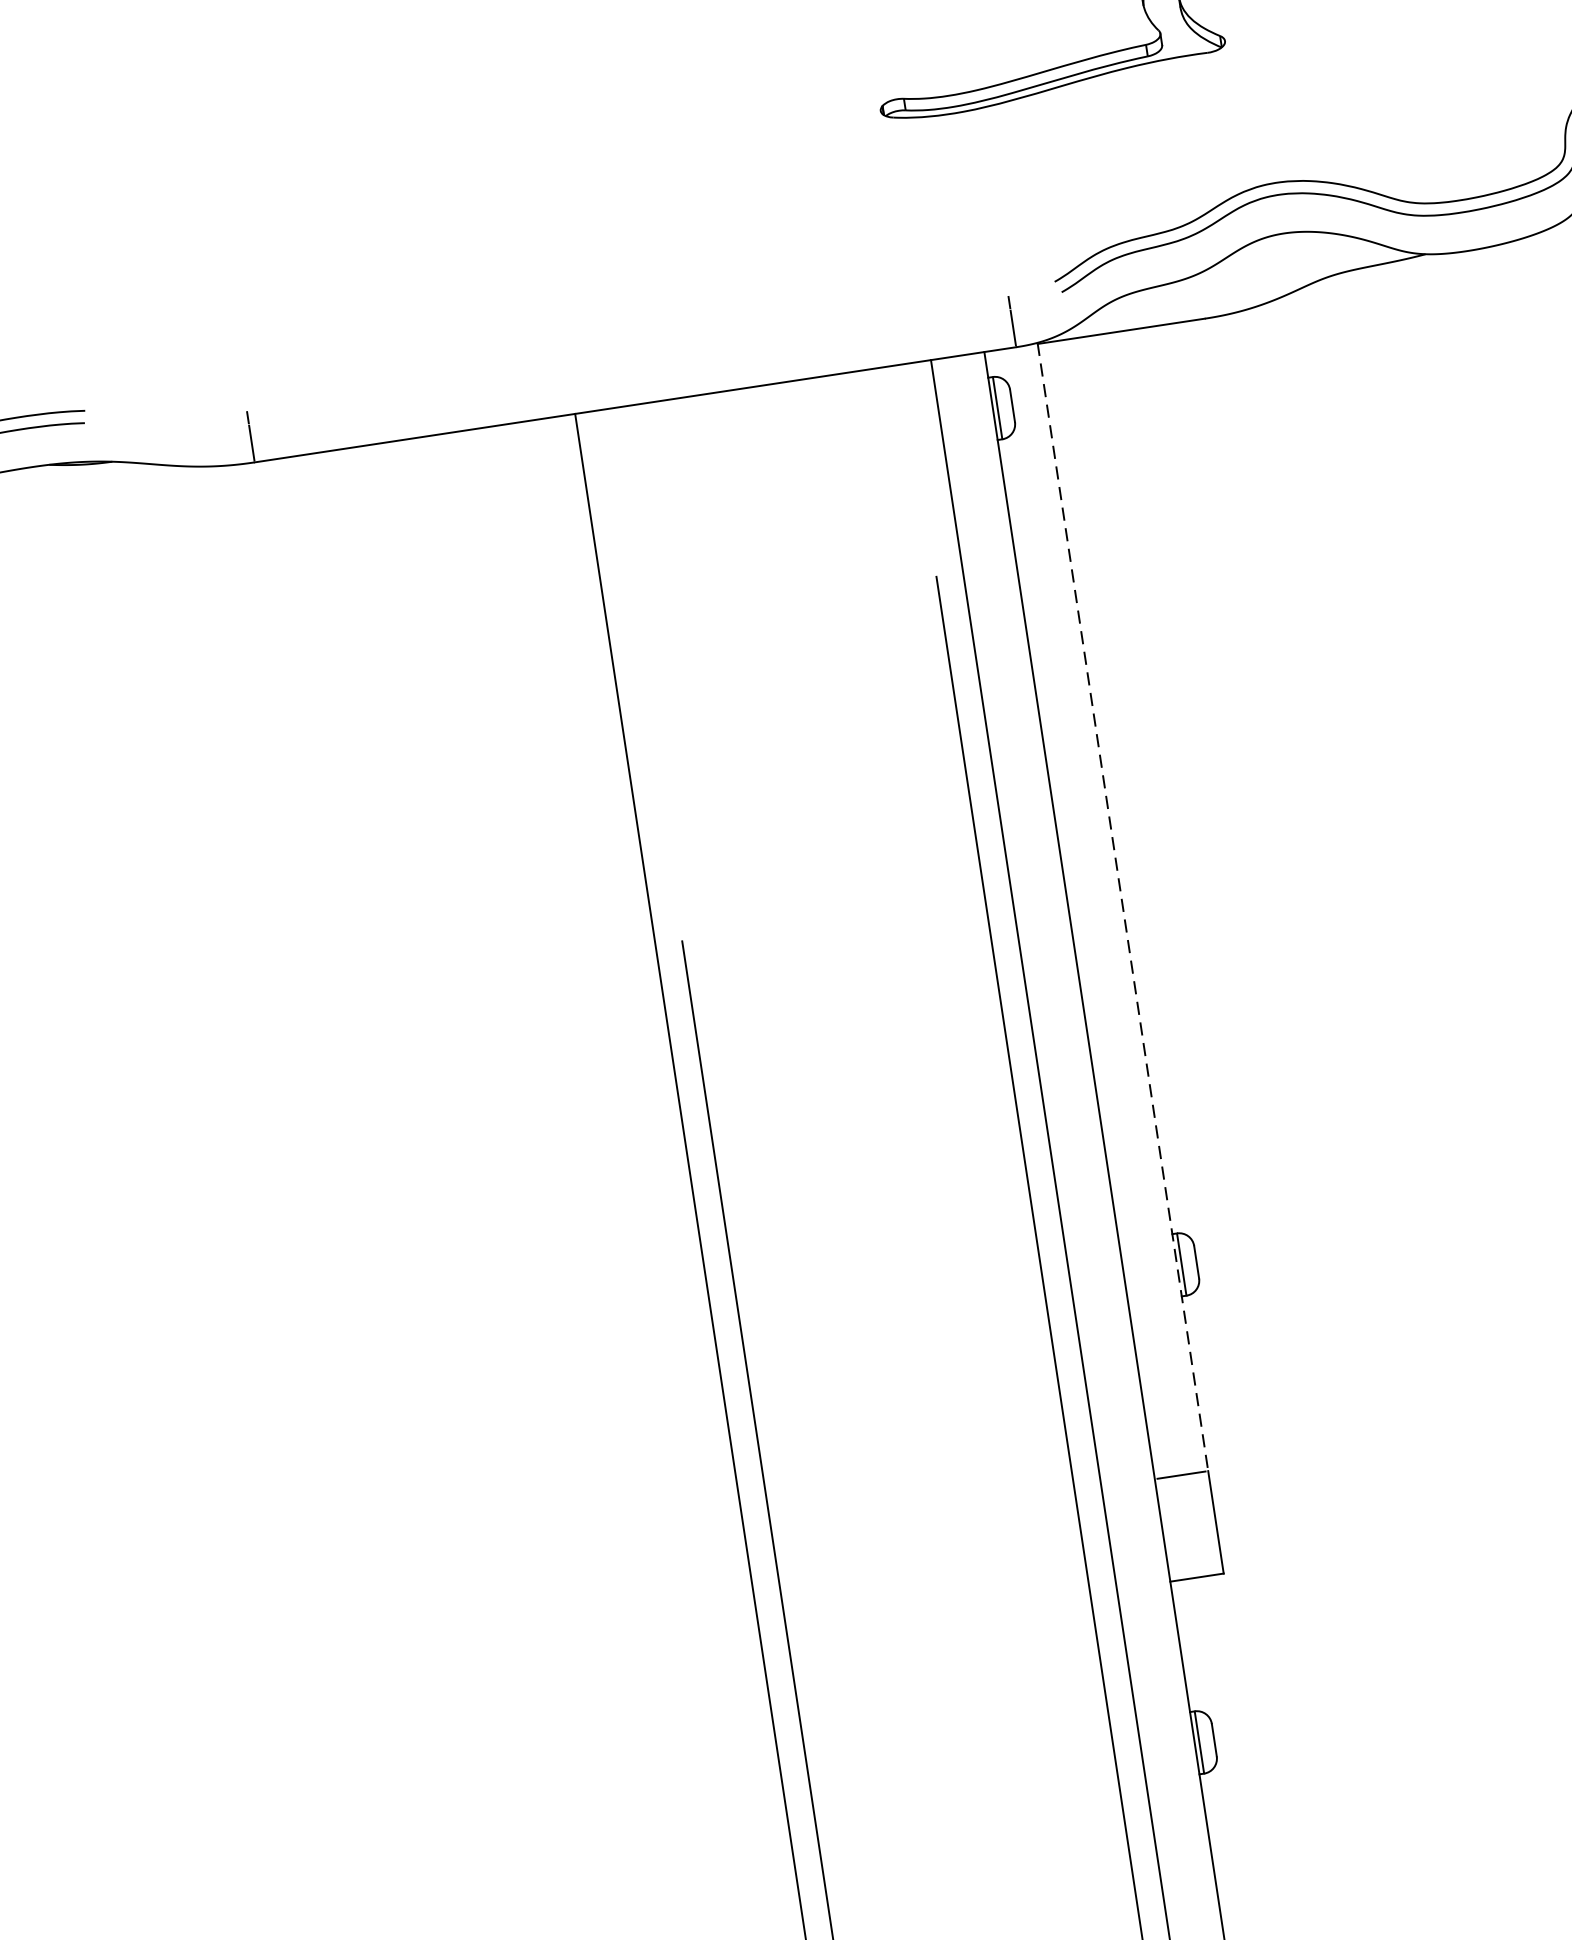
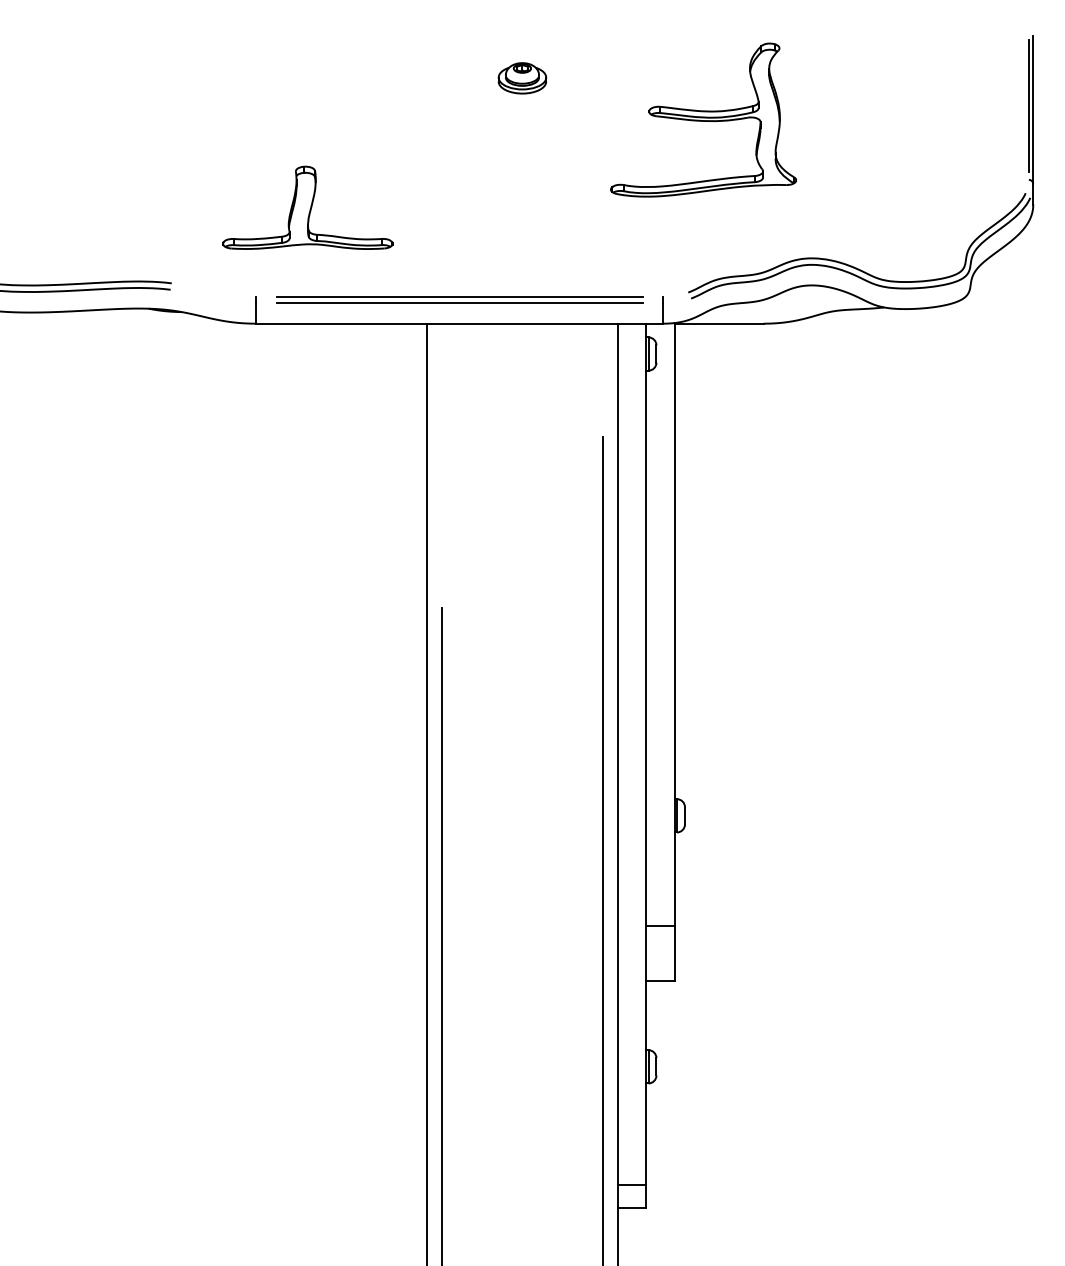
part: (317, 230) -> (307, 207), added
line: (627, 353) -> (459, 296), added
line: (629, 367) -> (459, 303), added
line: (1122, 907) -> (674, 624), dashed -> solid

